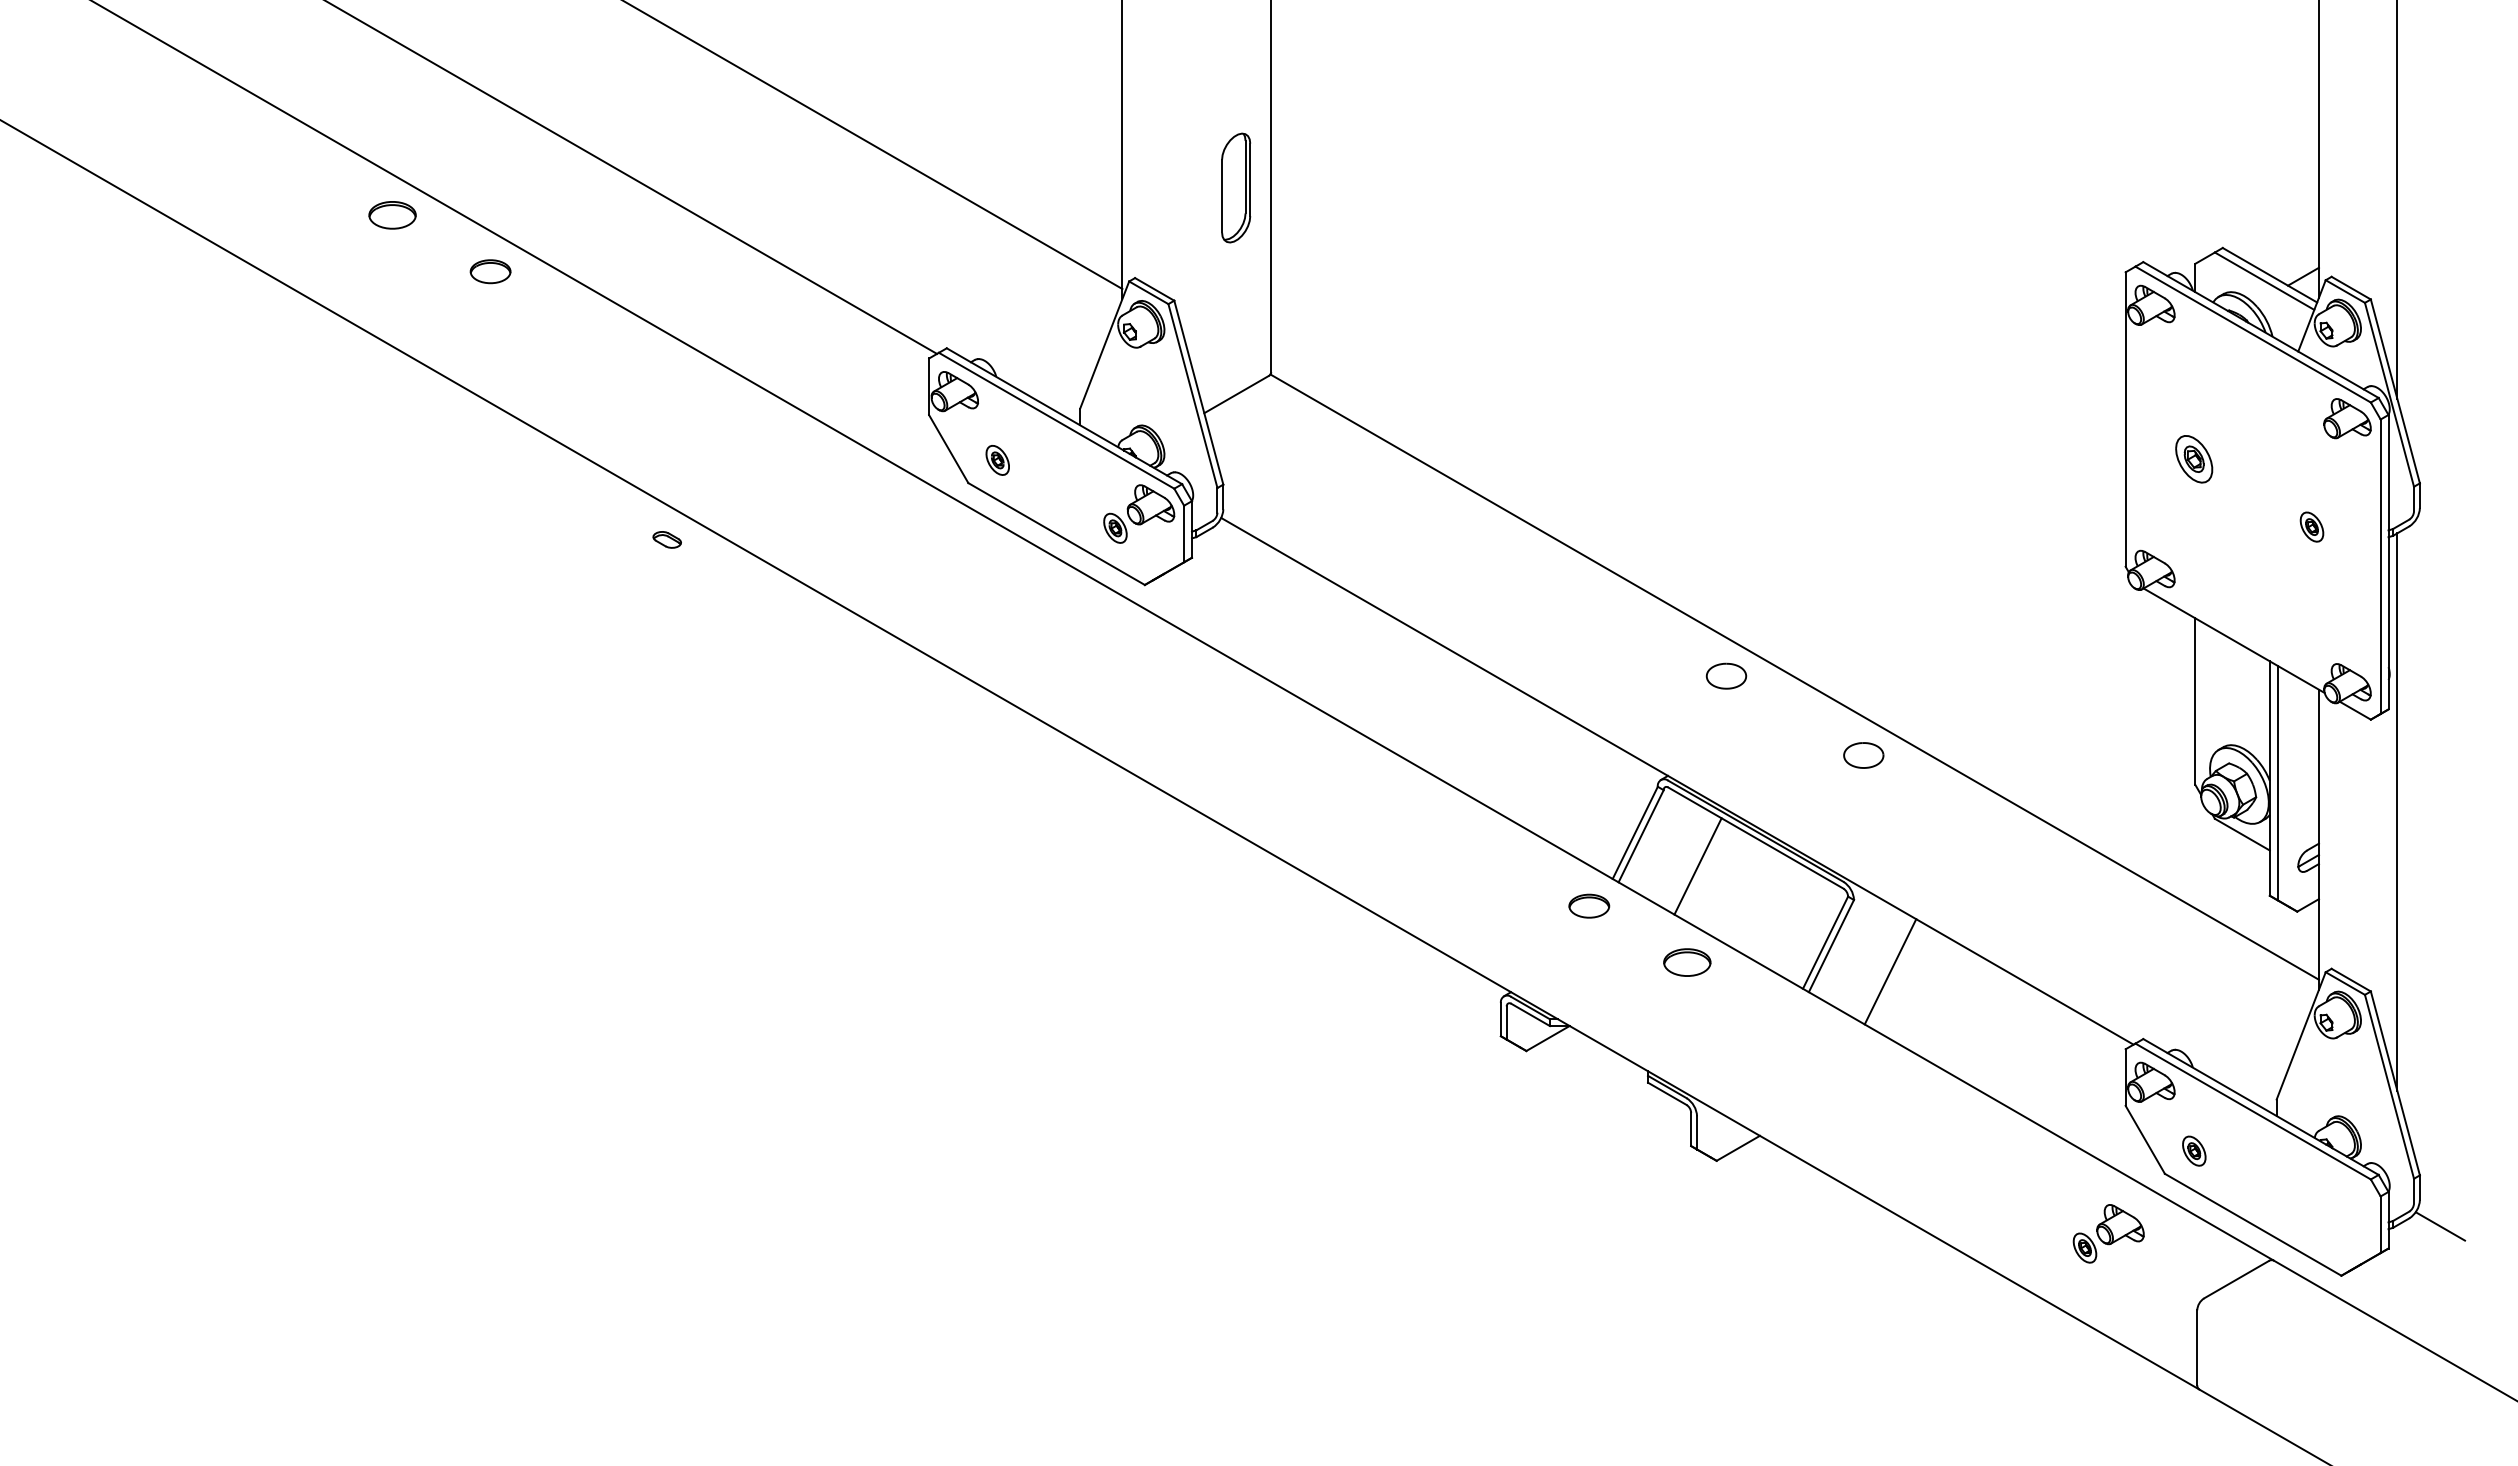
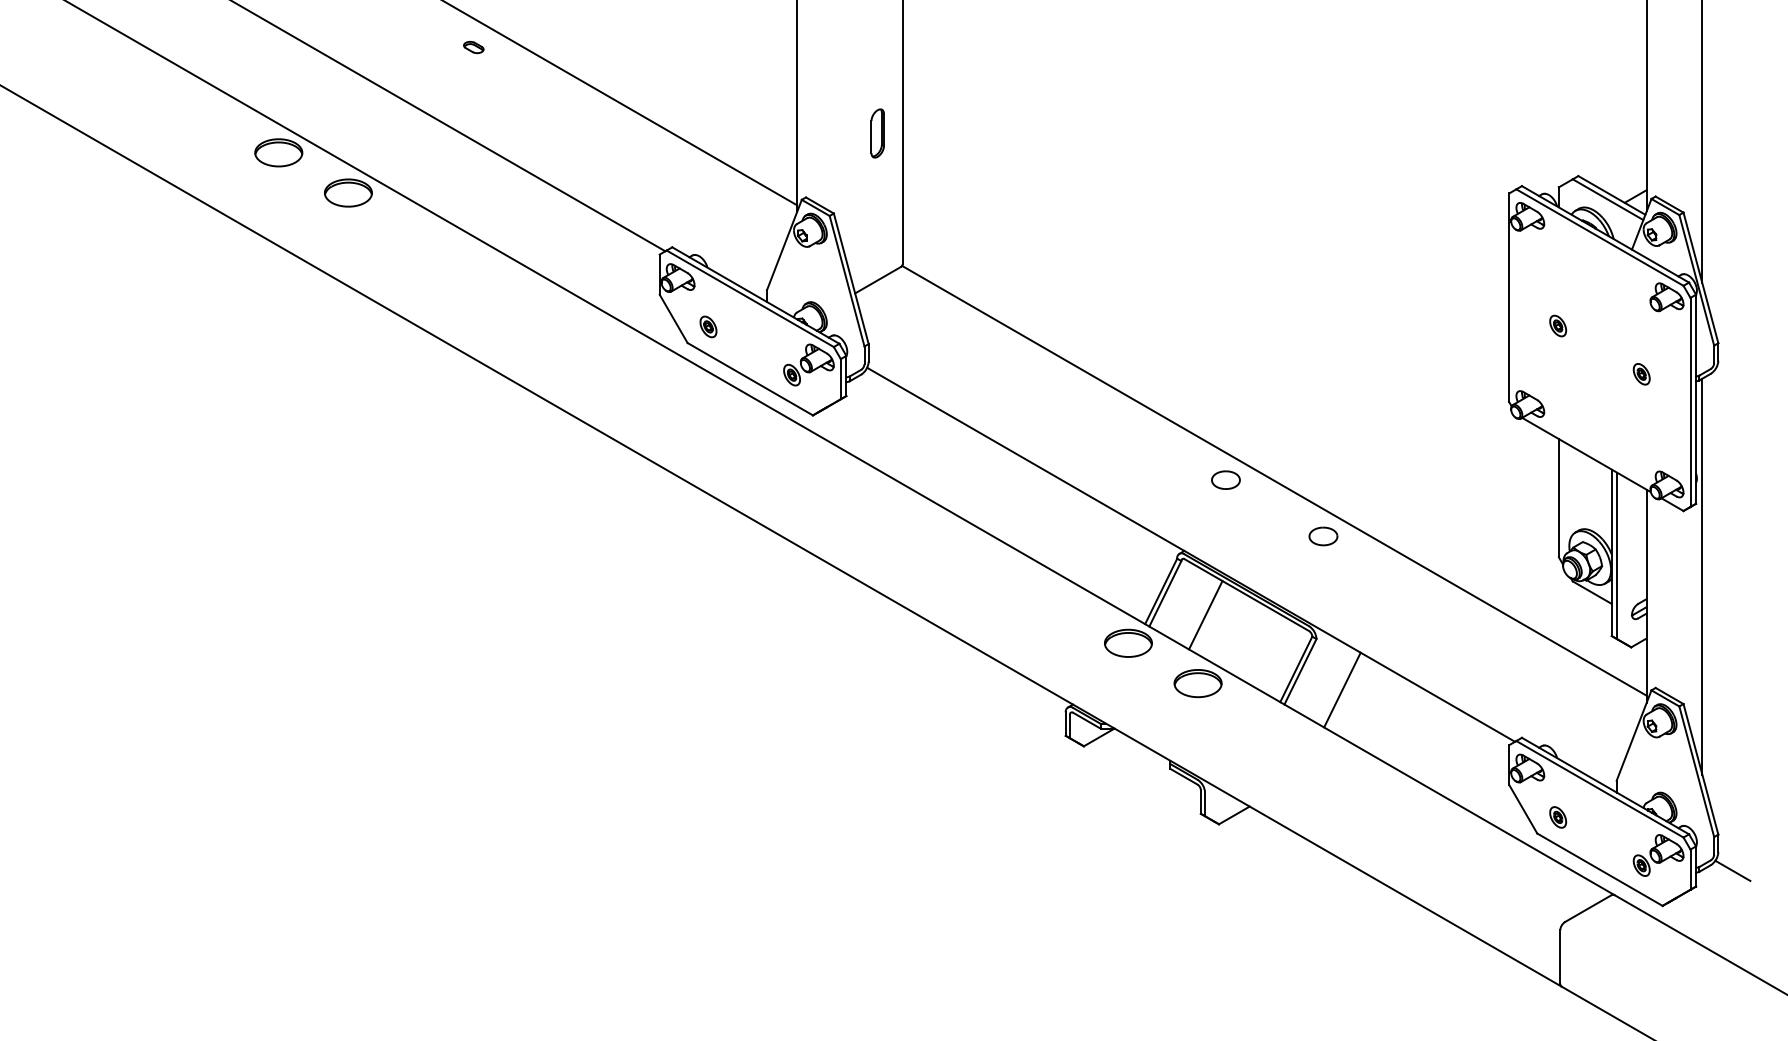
part: (1235, 187) -> (877, 133), size x0.62
part: (392, 215) -> (278, 153), size x1.43
part: (490, 271) -> (348, 192), size x1.67
part: (2194, 458) -> (1558, 325), size x0.62
part: (666, 539) -> (473, 47), moved
part: (1589, 906) -> (1128, 643), size x1.67
part: (1687, 962) -> (1198, 683), size x1.43
part: (2108, 1233) -> (1658, 855), moved

